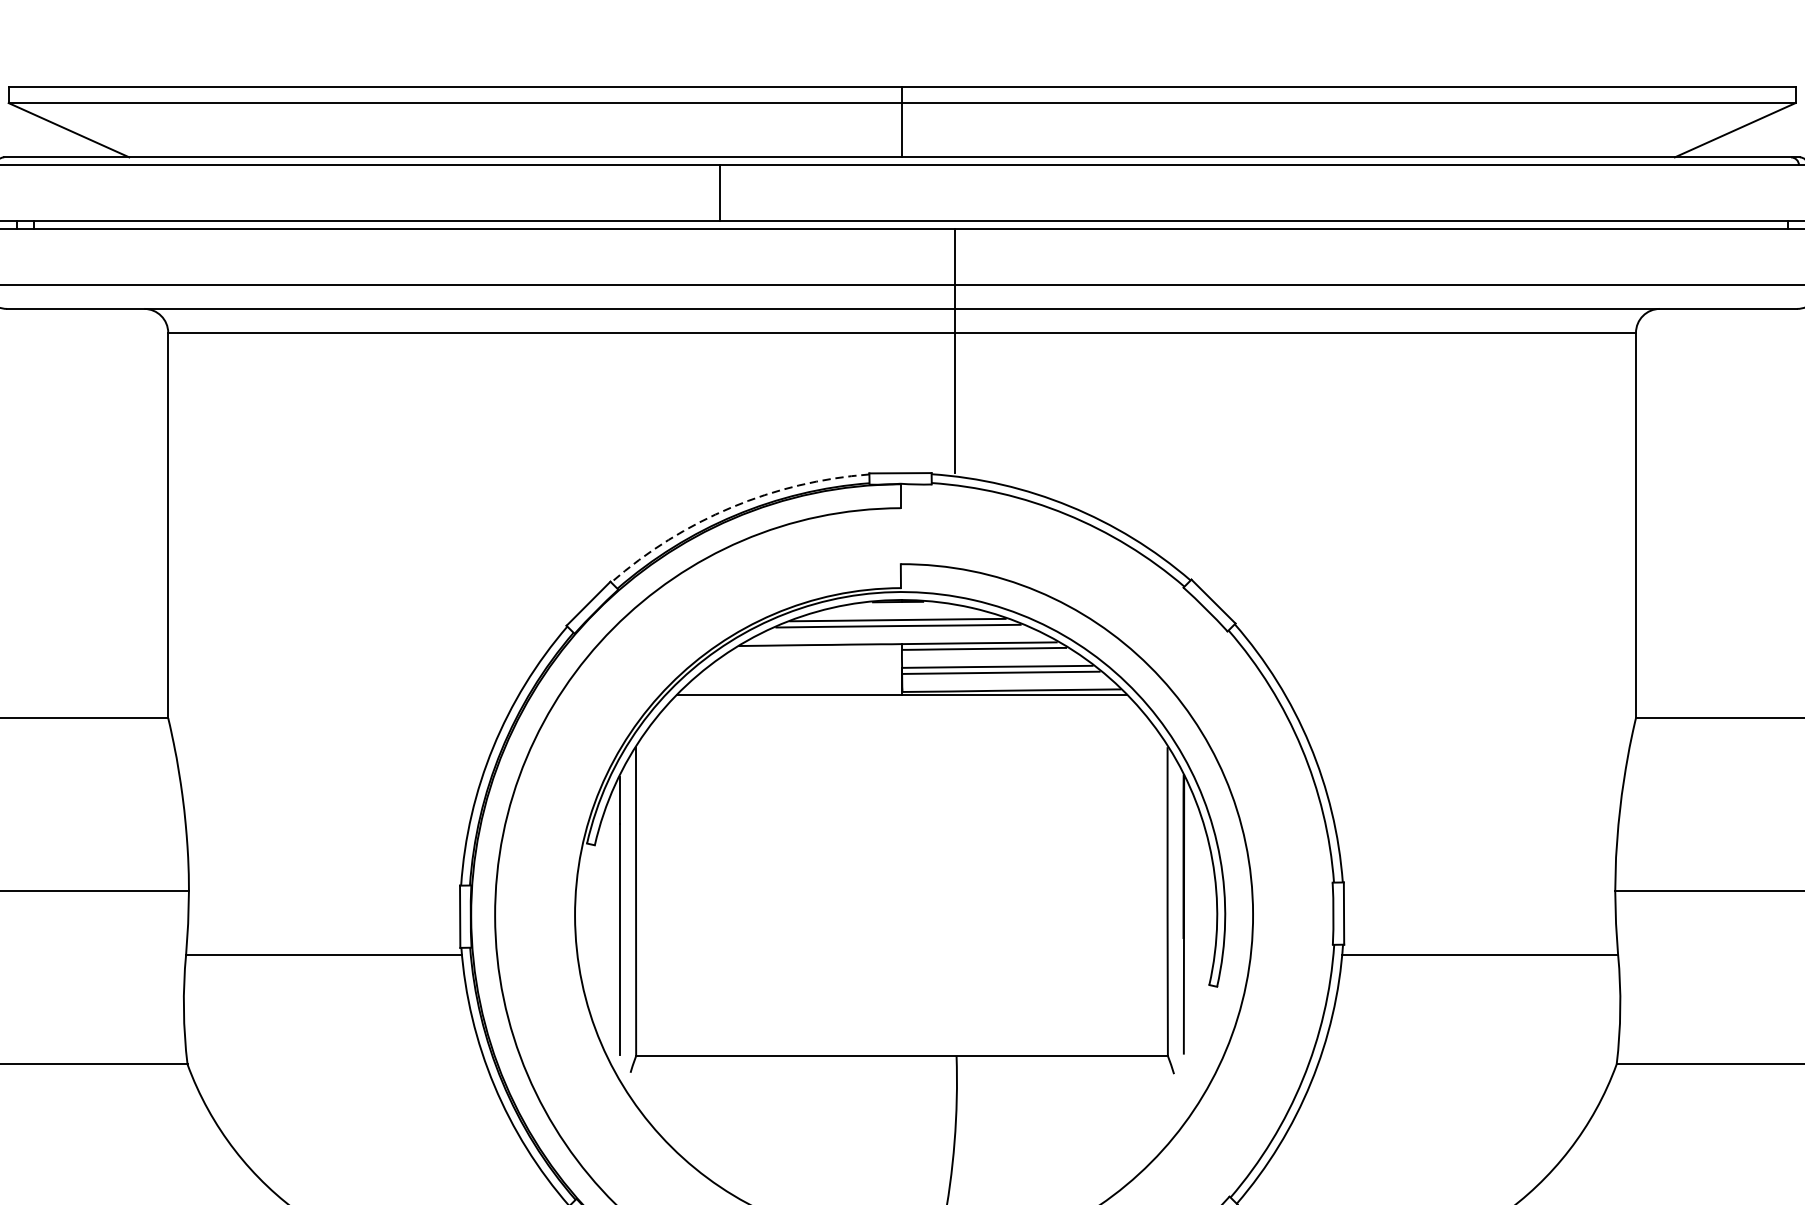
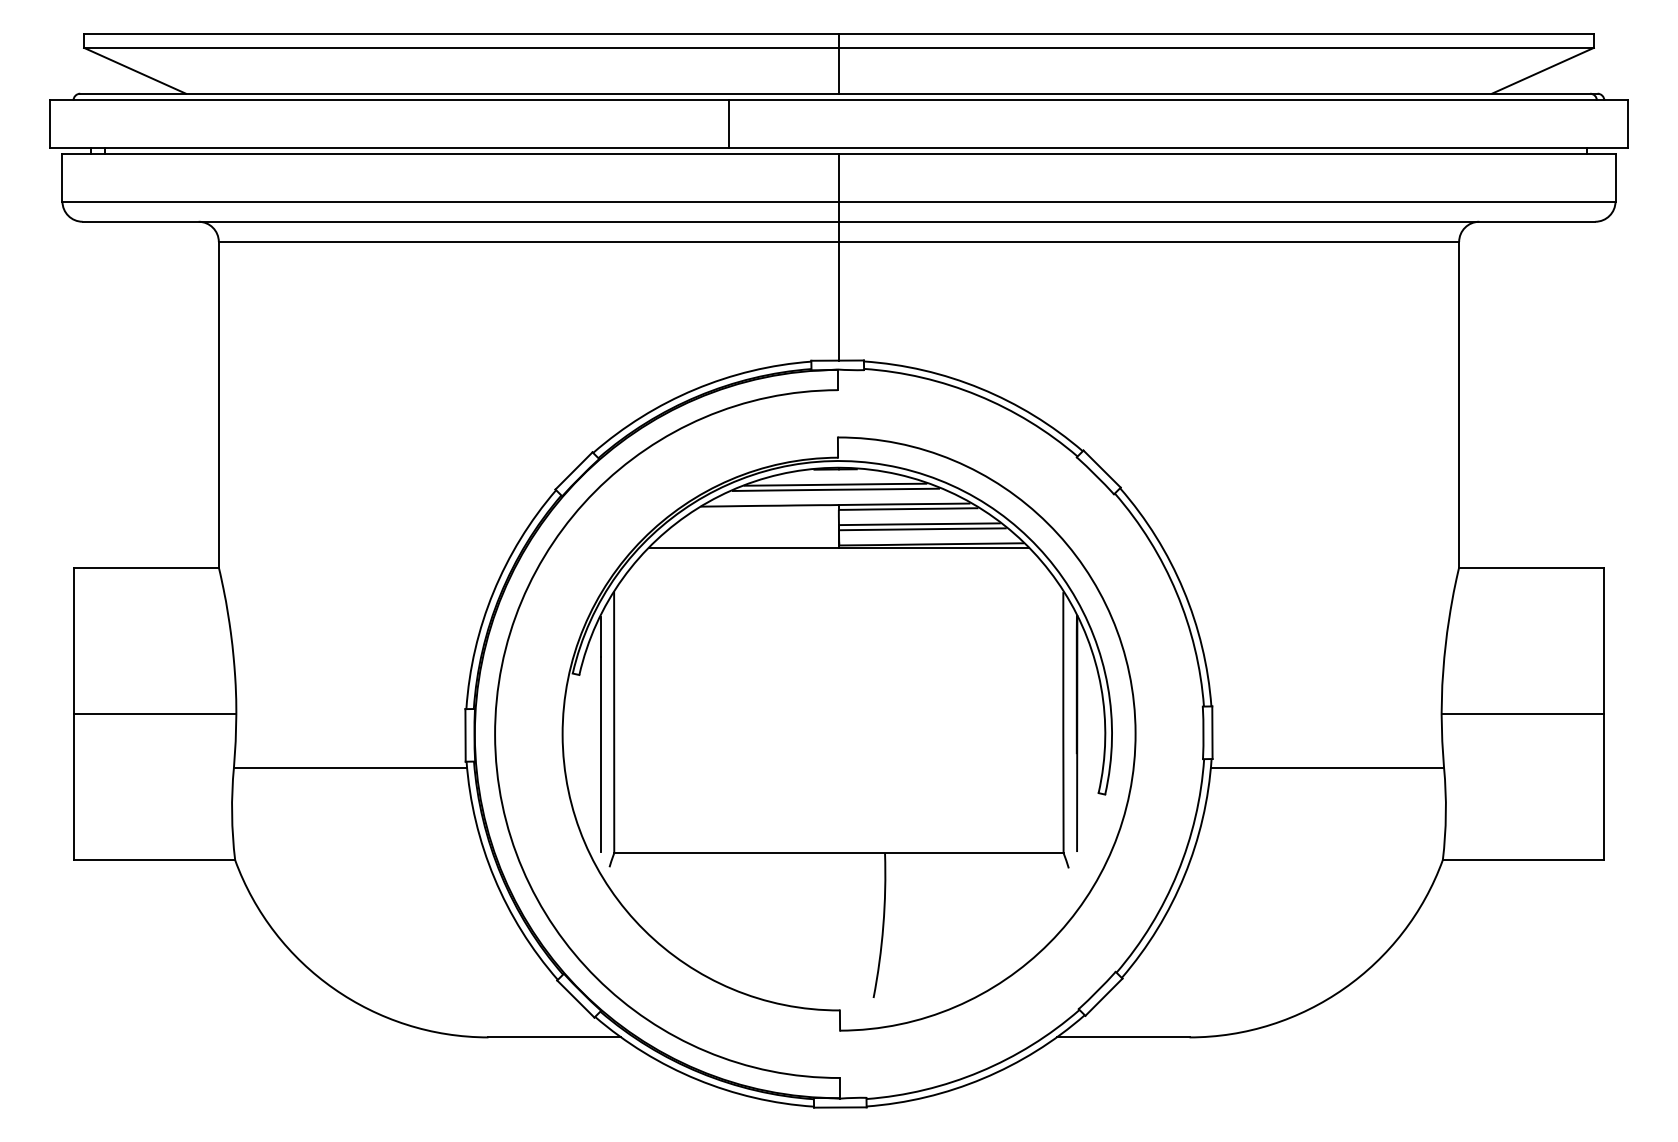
line: (719, 192) -> (728, 123), moved
line: (955, 351) -> (839, 257), moved
arc: (731, 507) -> (694, 389), dashed -> solid

